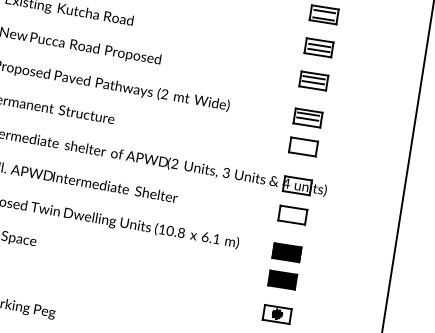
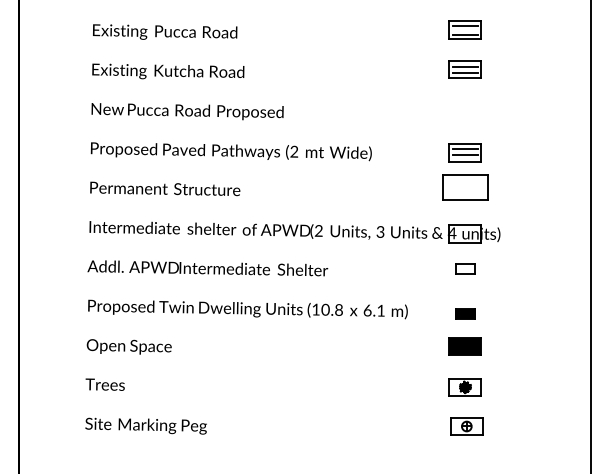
part: (313, 80) -> (464, 108), removed
part: (302, 146) -> (464, 187), size x1.4
part: (292, 214) -> (464, 268), size x0.6
part: (286, 252) -> (464, 313), size x0.6

